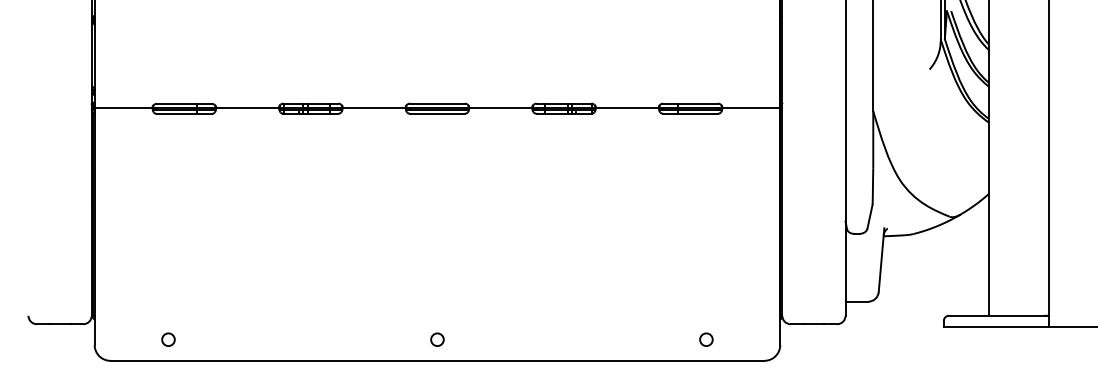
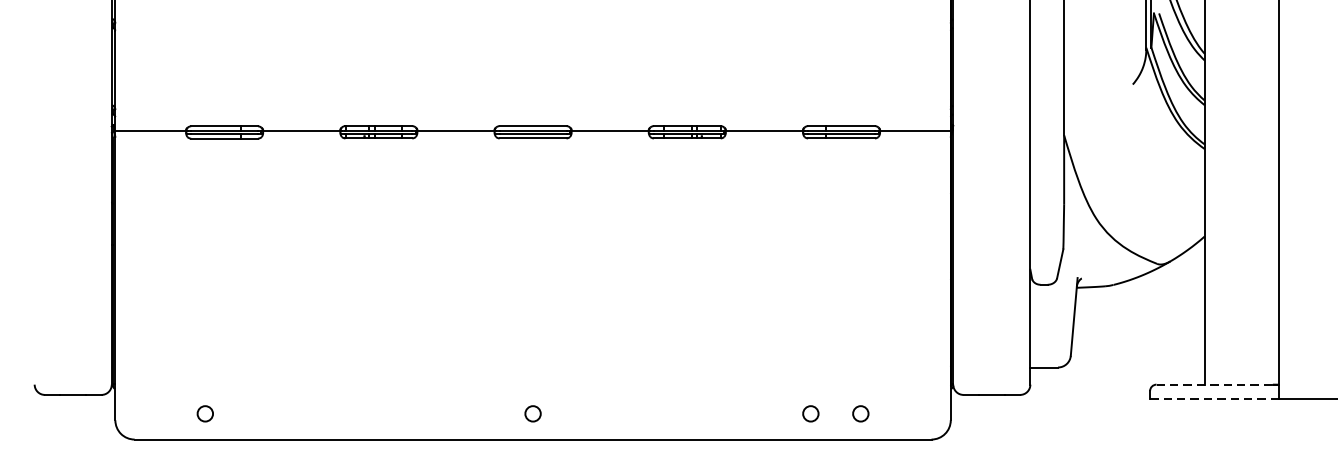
line: (996, 315) -> (1214, 384), solid -> dashed
line: (996, 327) -> (1214, 398), solid -> dashed
circle: (665, 339) -> (810, 413), added

